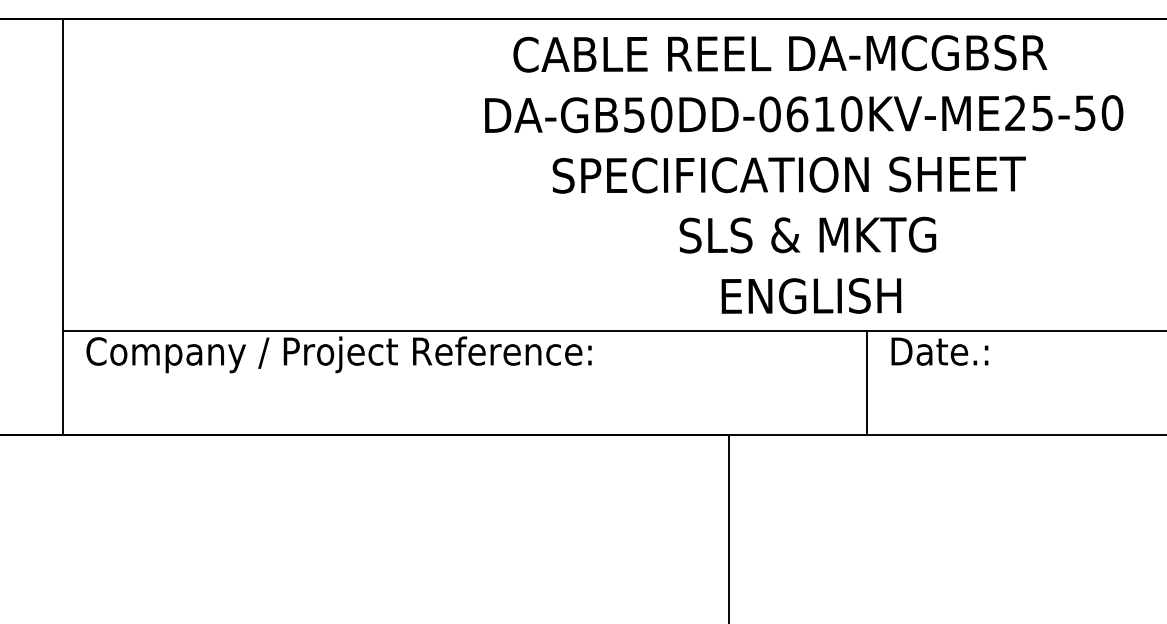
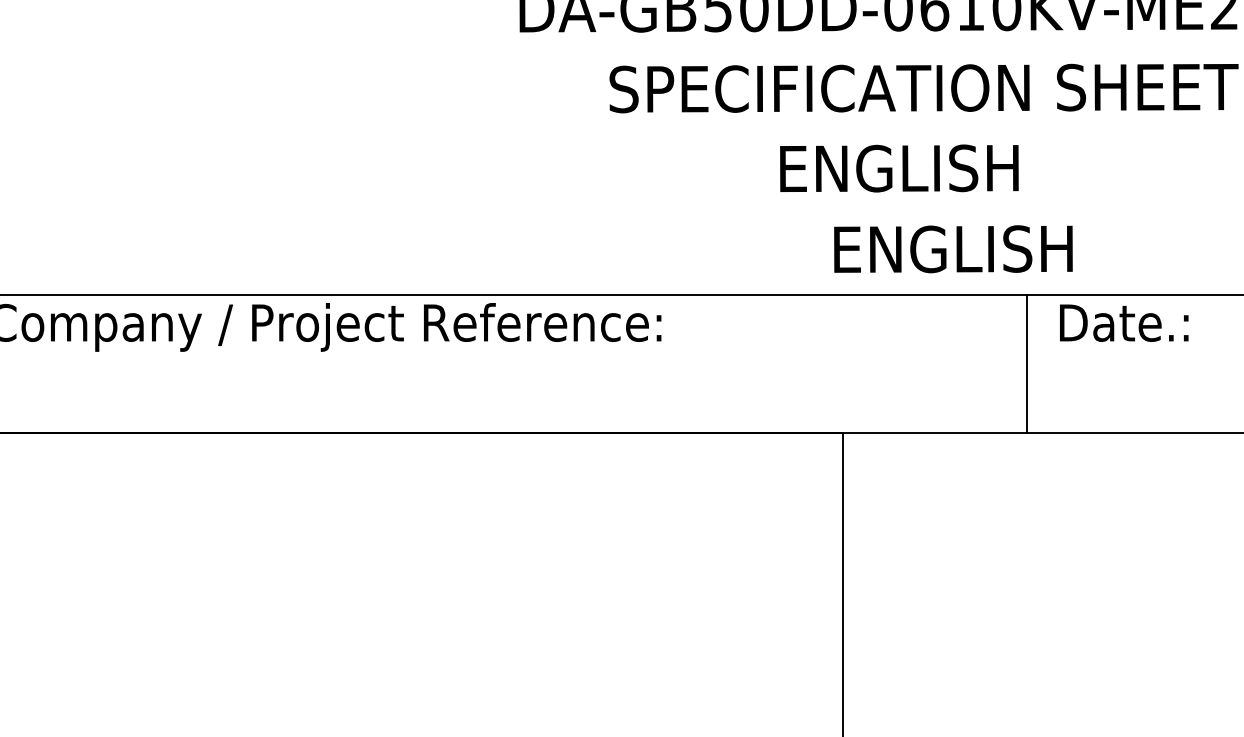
text: (807, 234) -> (948, 167), SLS & MKTG -> ENGLISH

